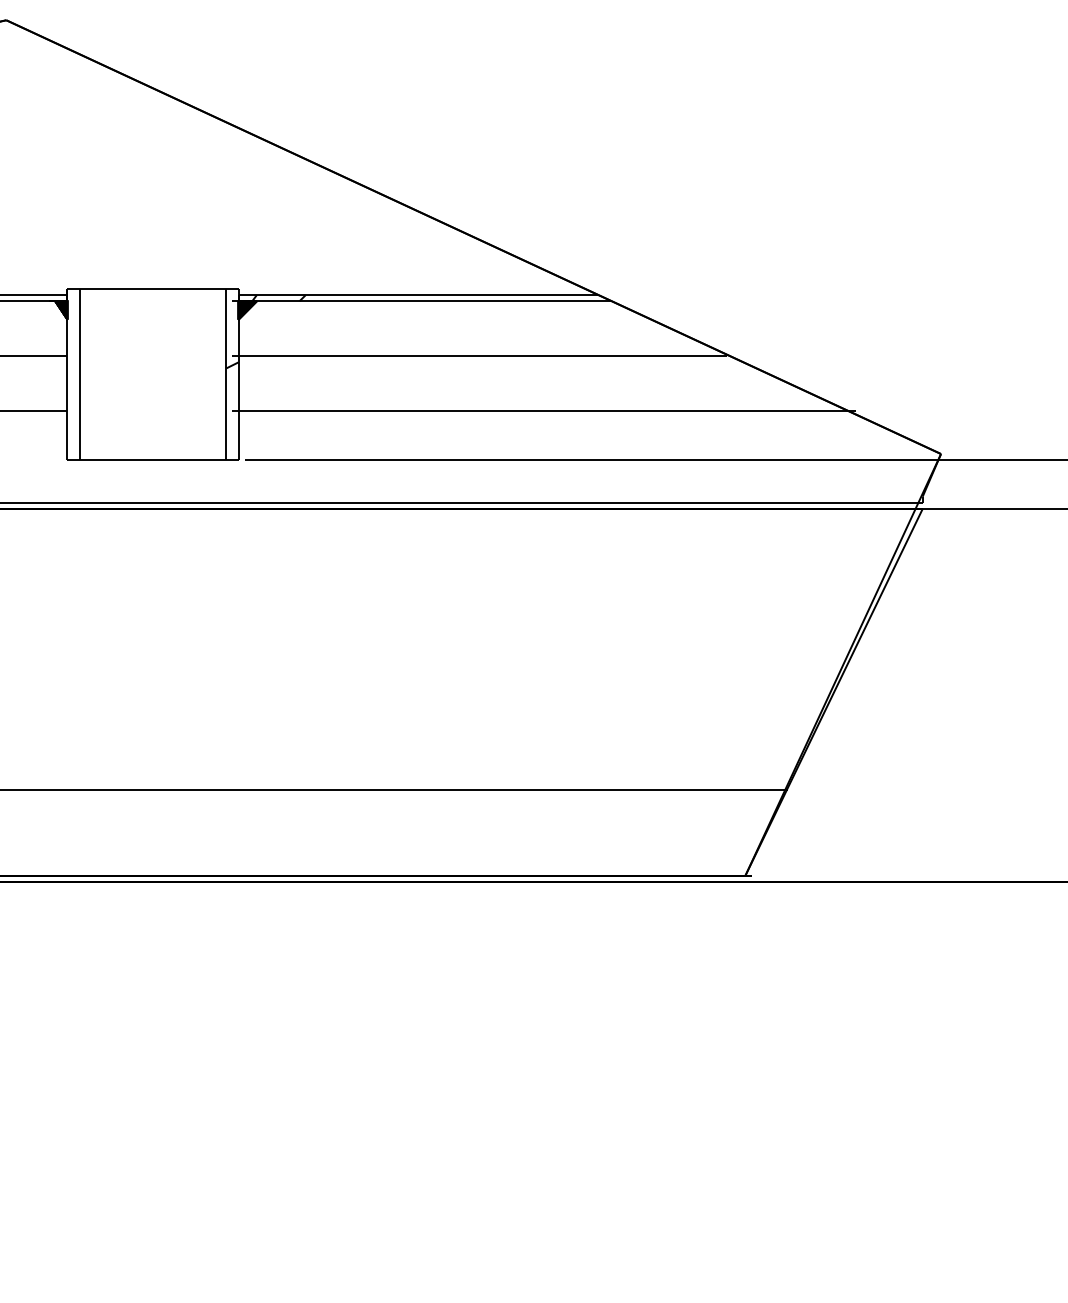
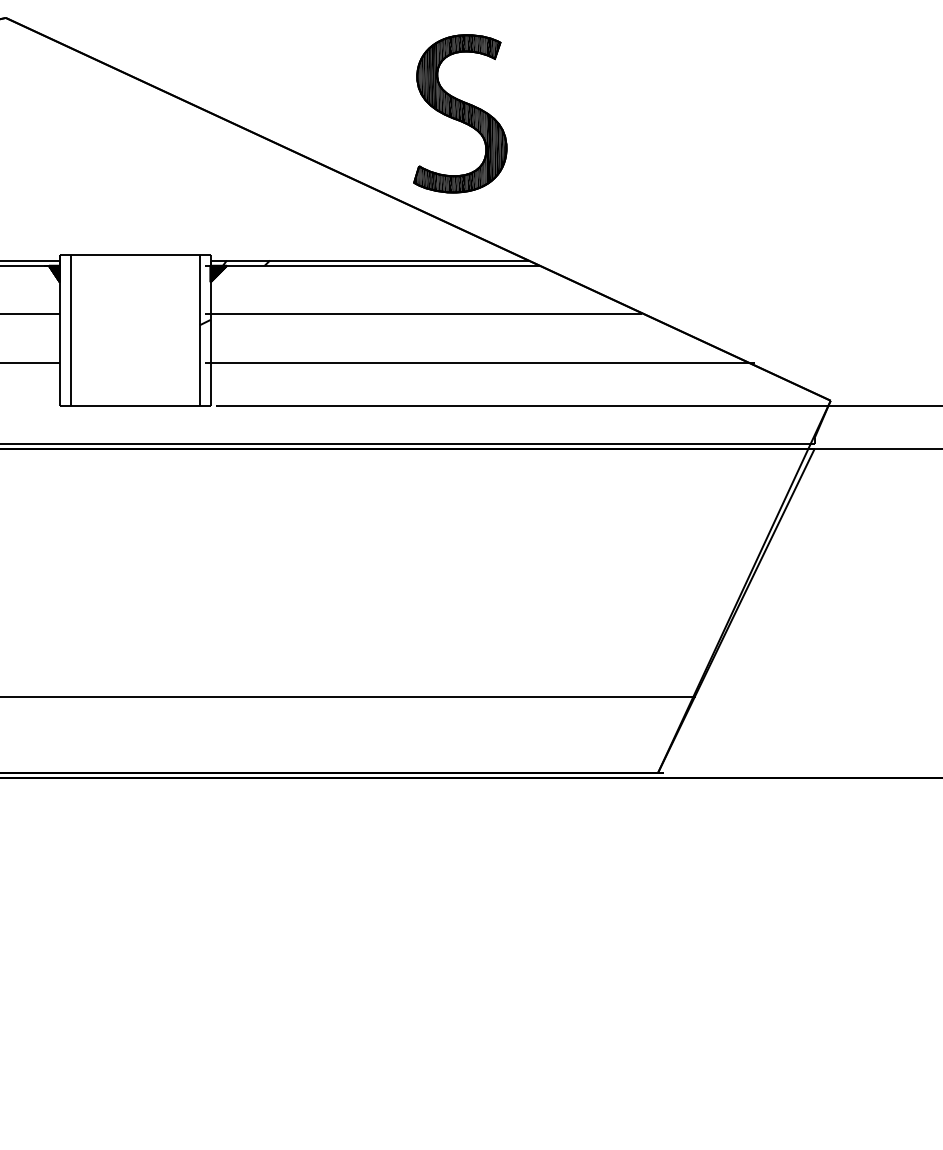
part: (521, 128) -> (460, 113), added

